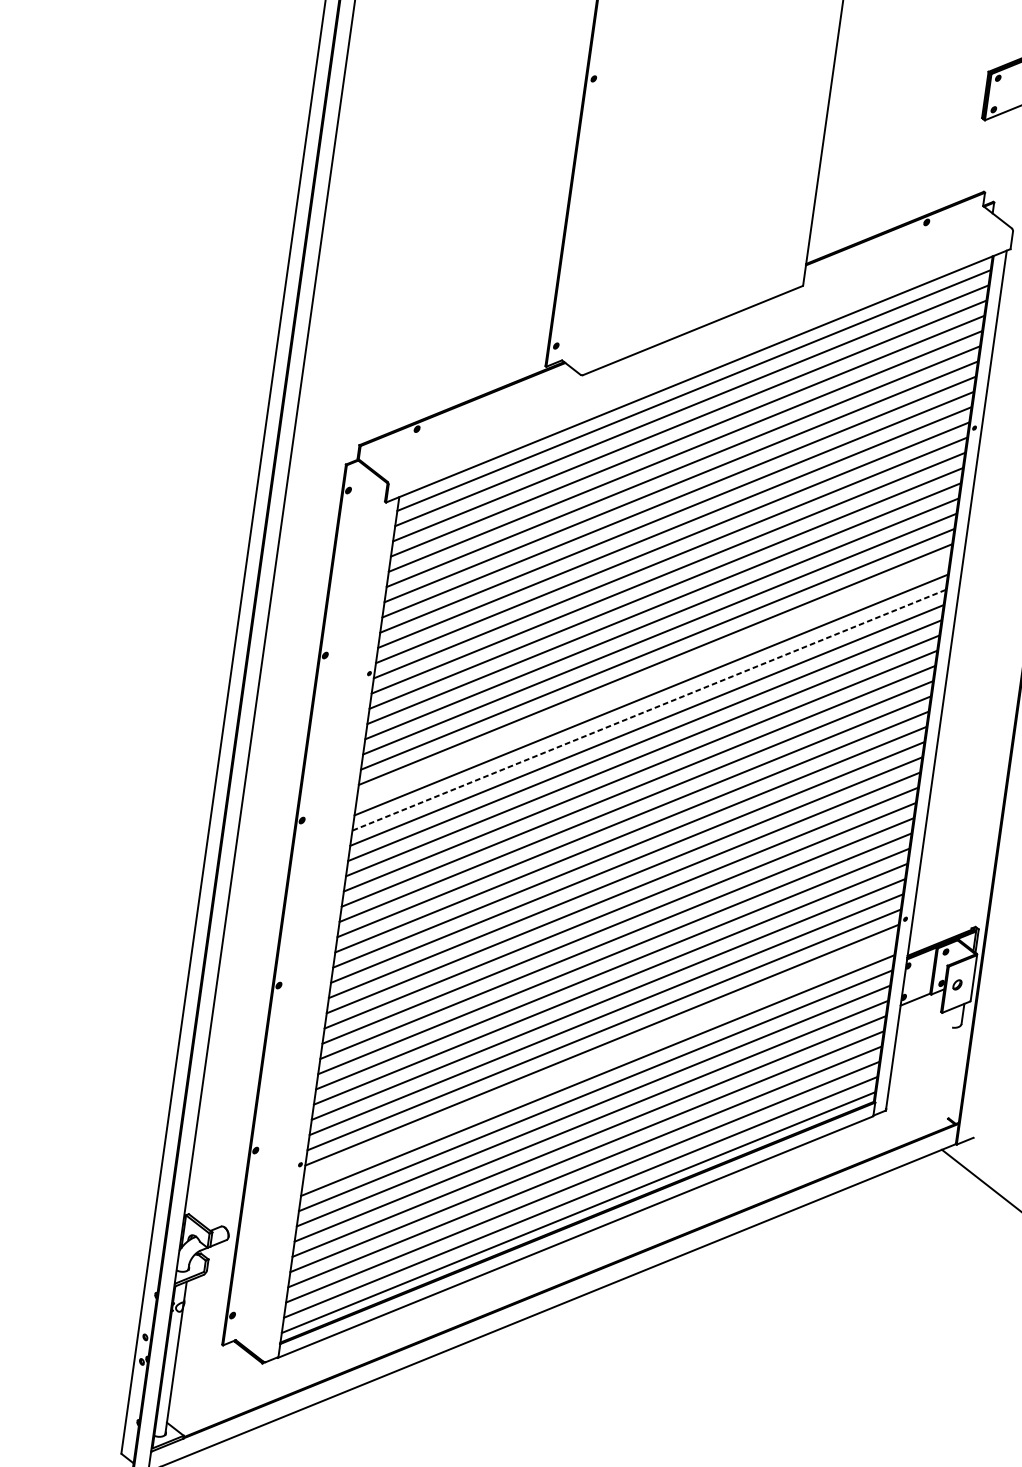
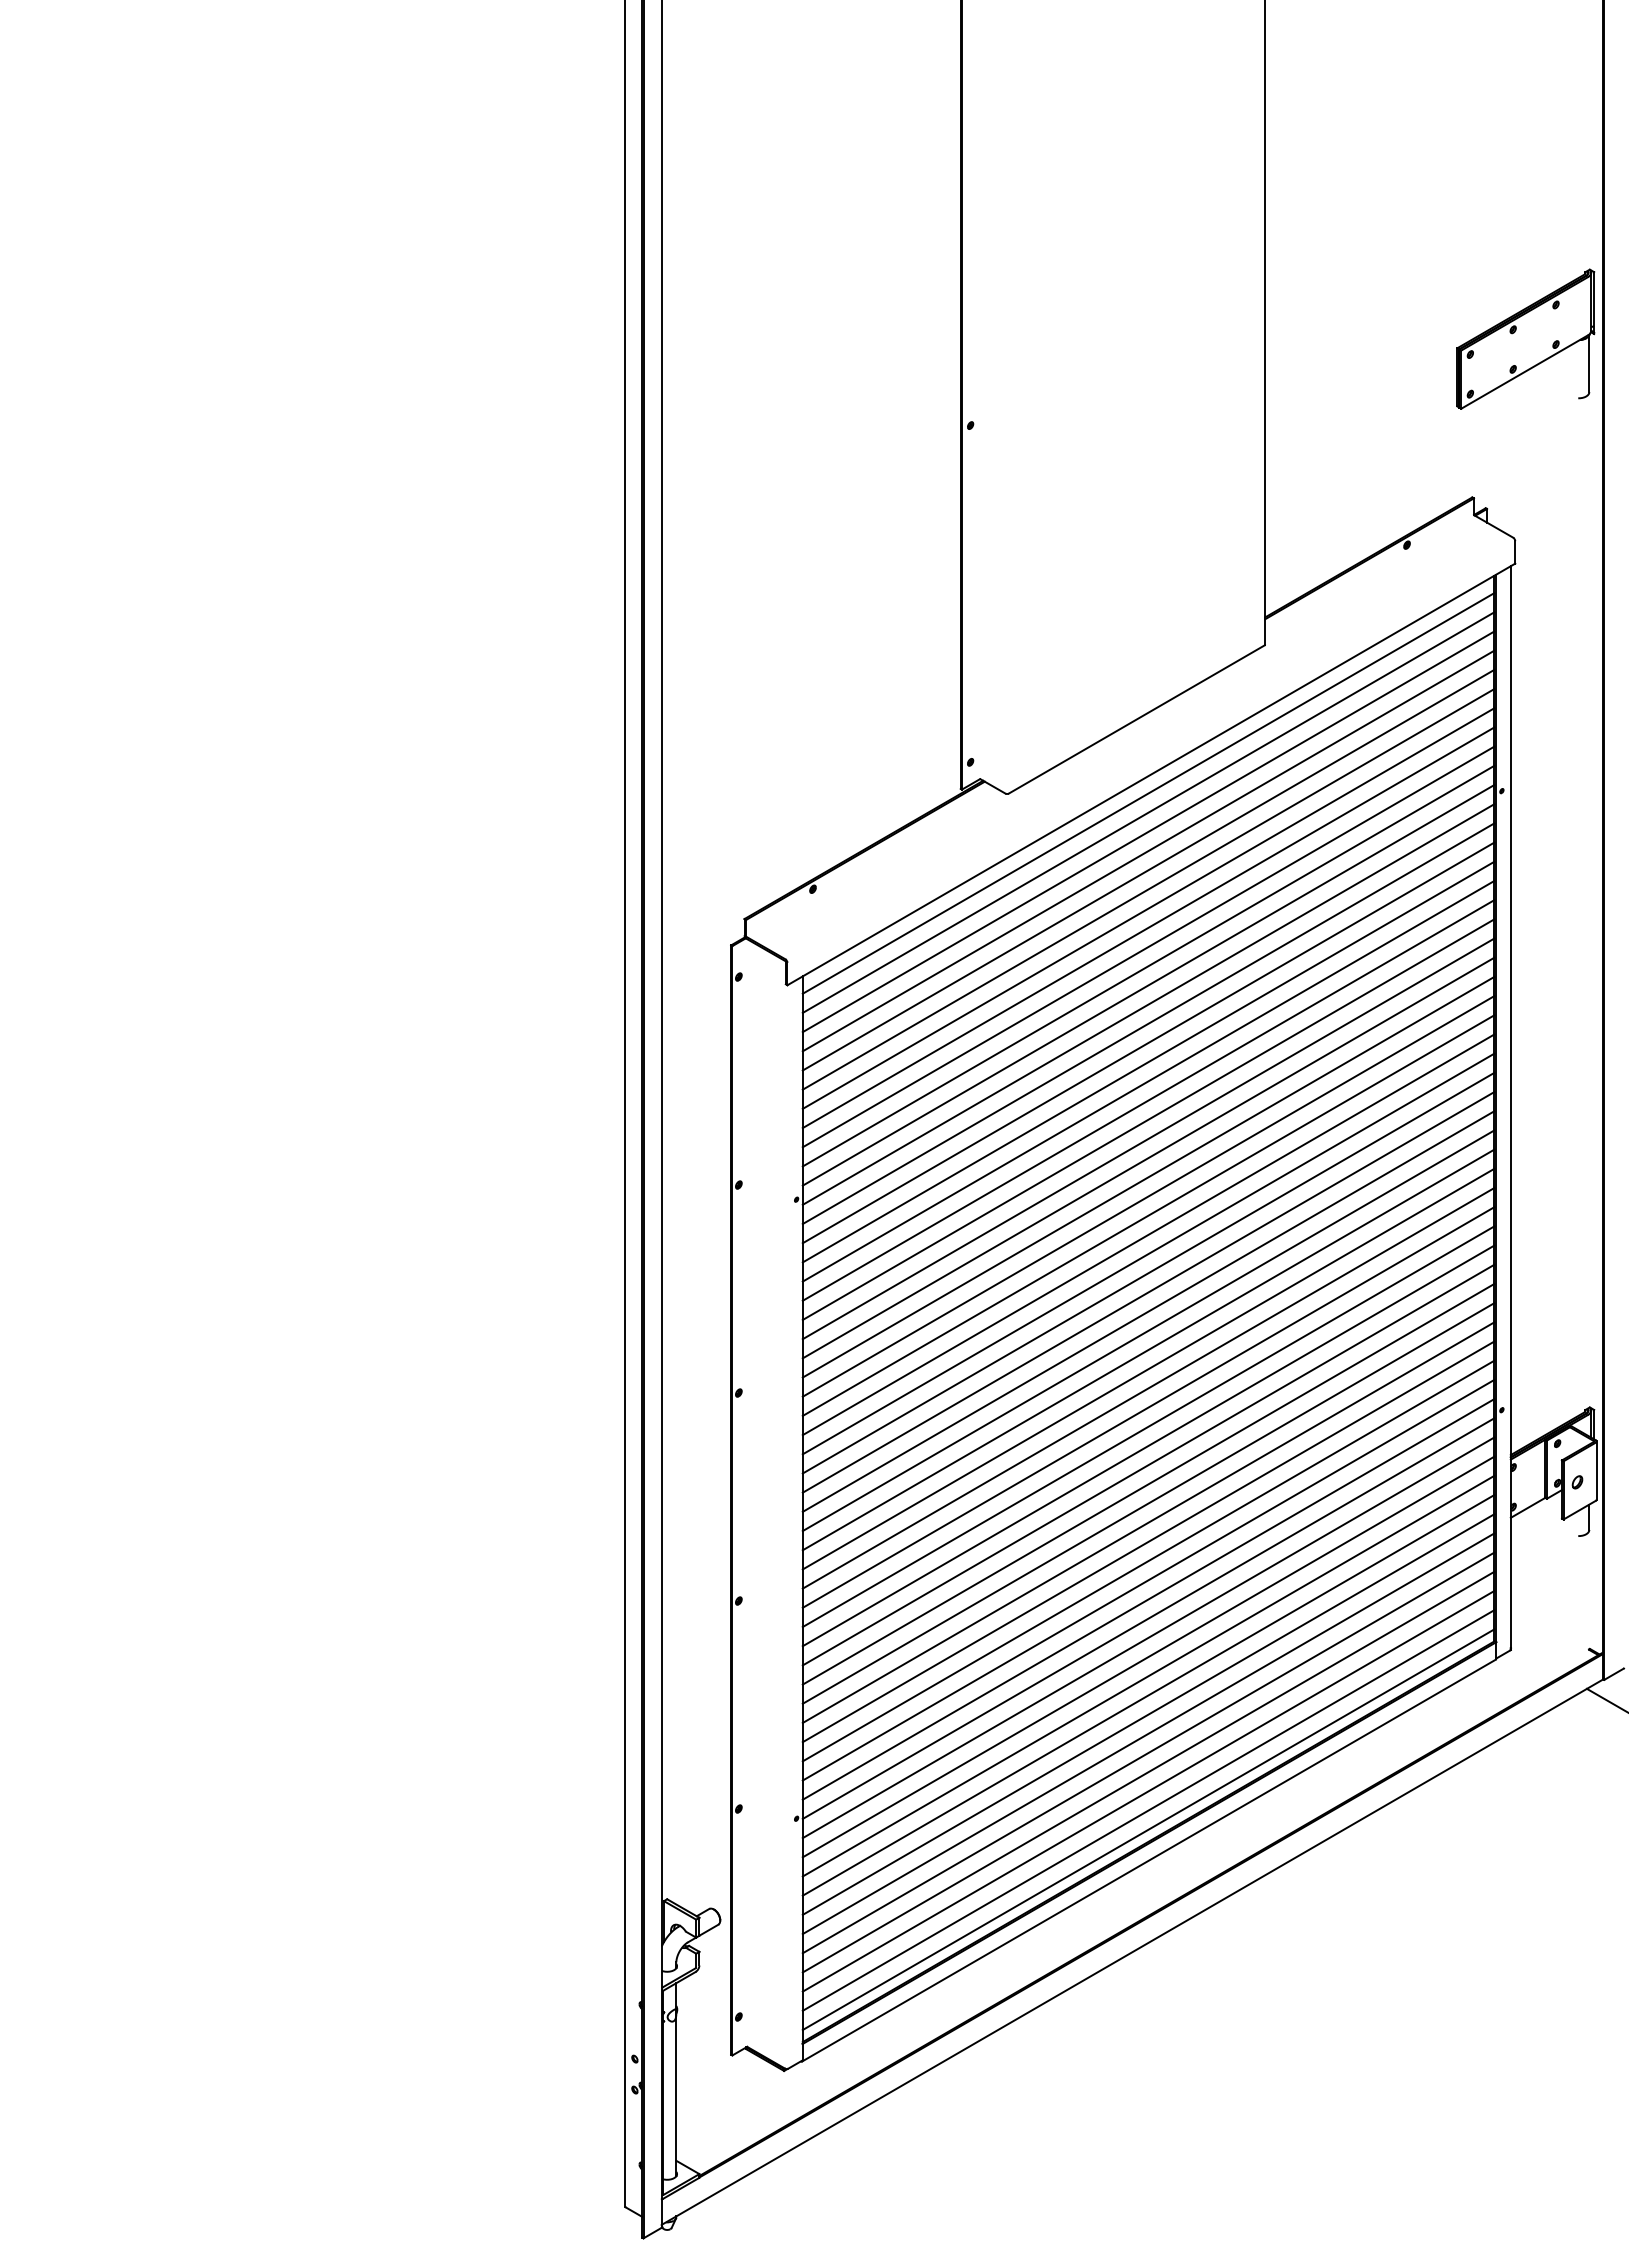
line: (653, 679) -> (1148, 1157), added
line: (649, 710) -> (1148, 1196), dashed -> solid
line: (599, 1060) -> (1148, 1637), added

